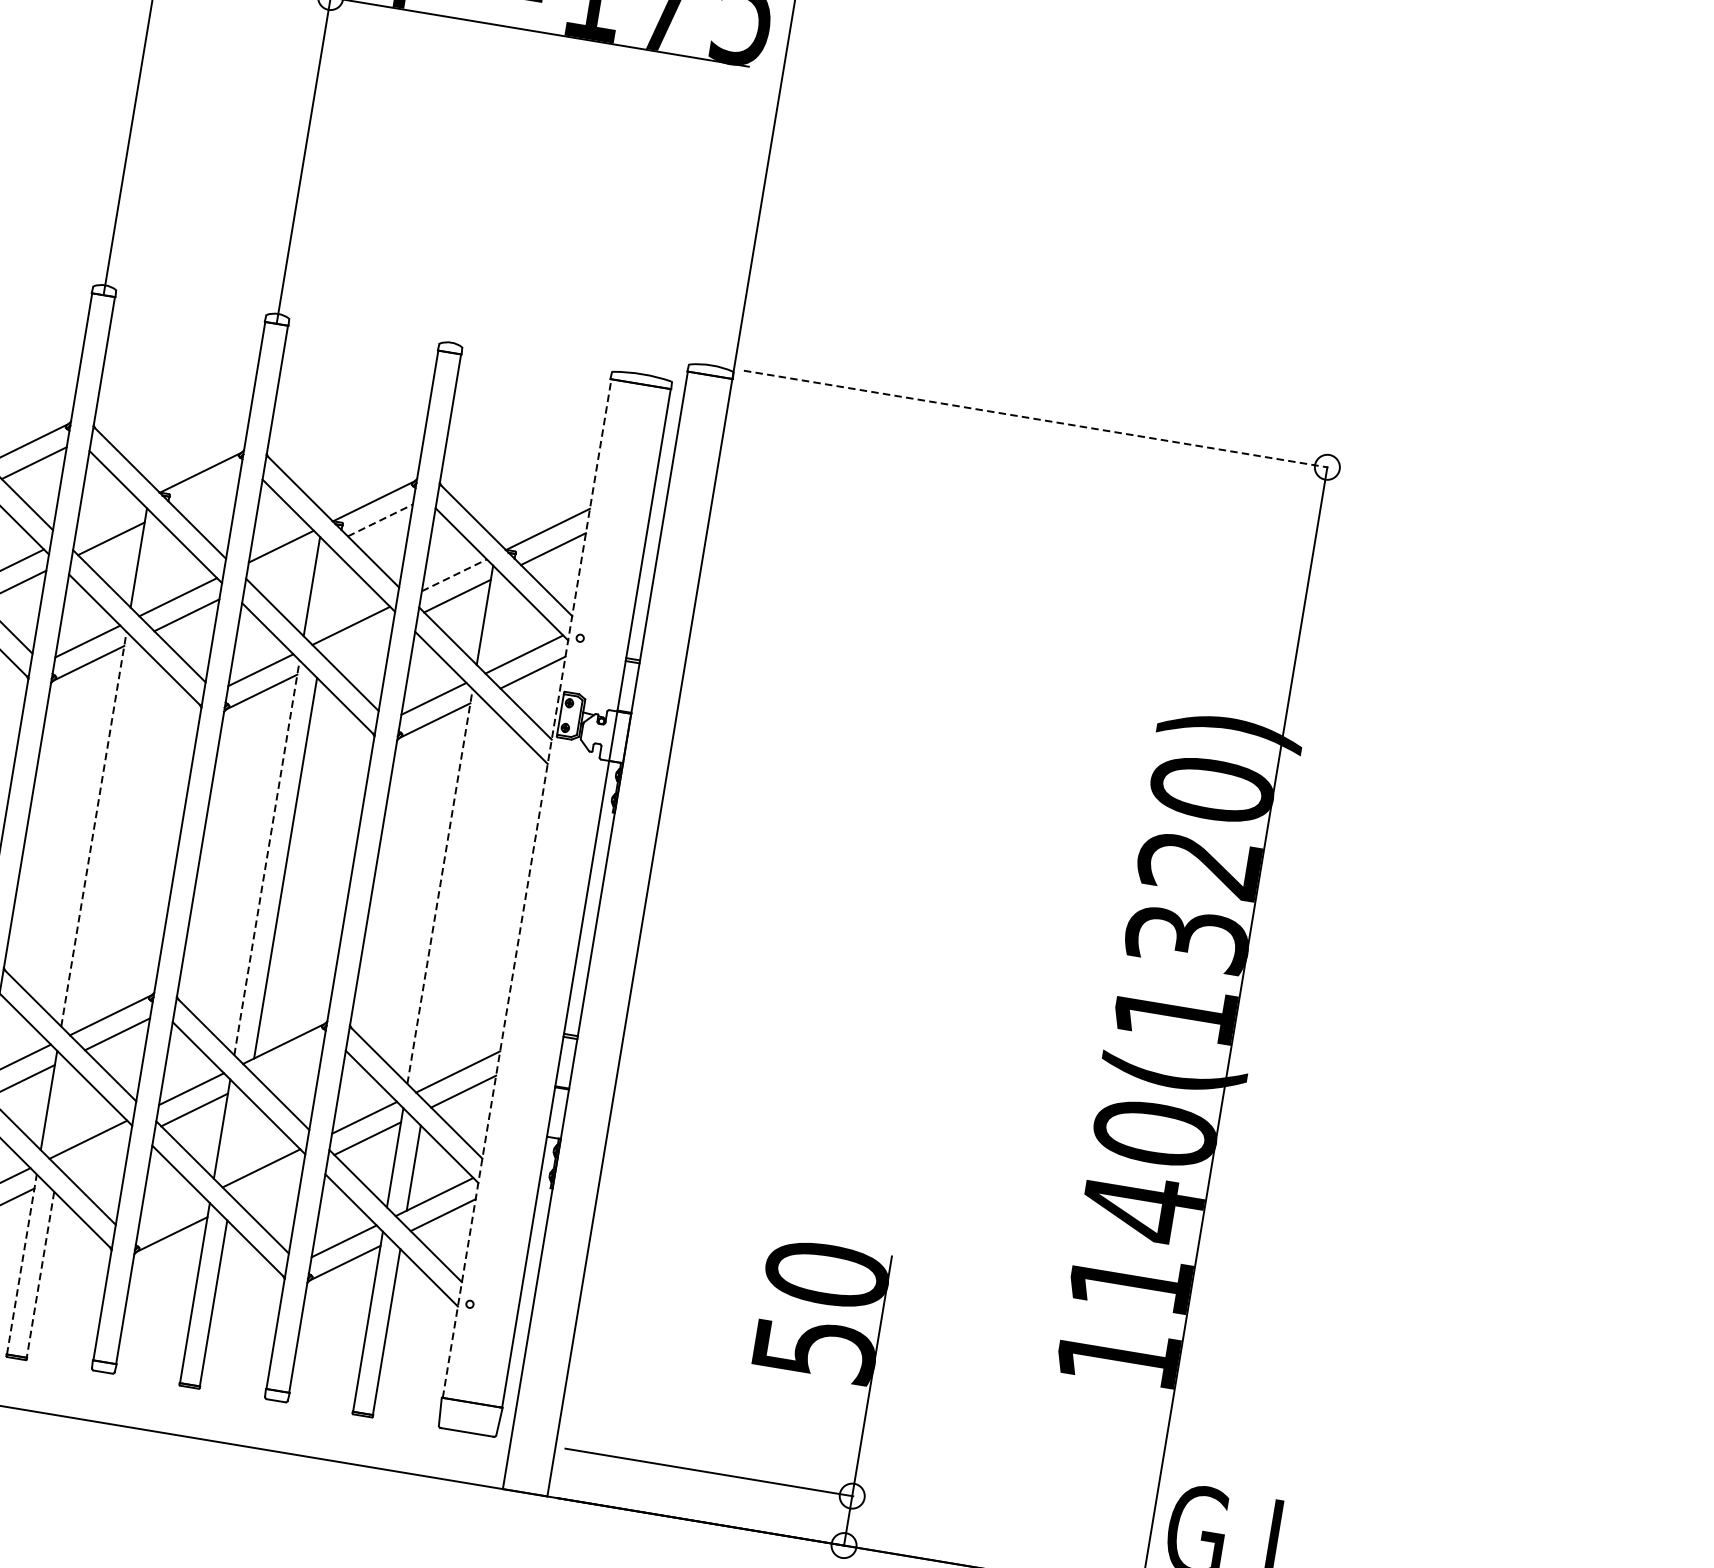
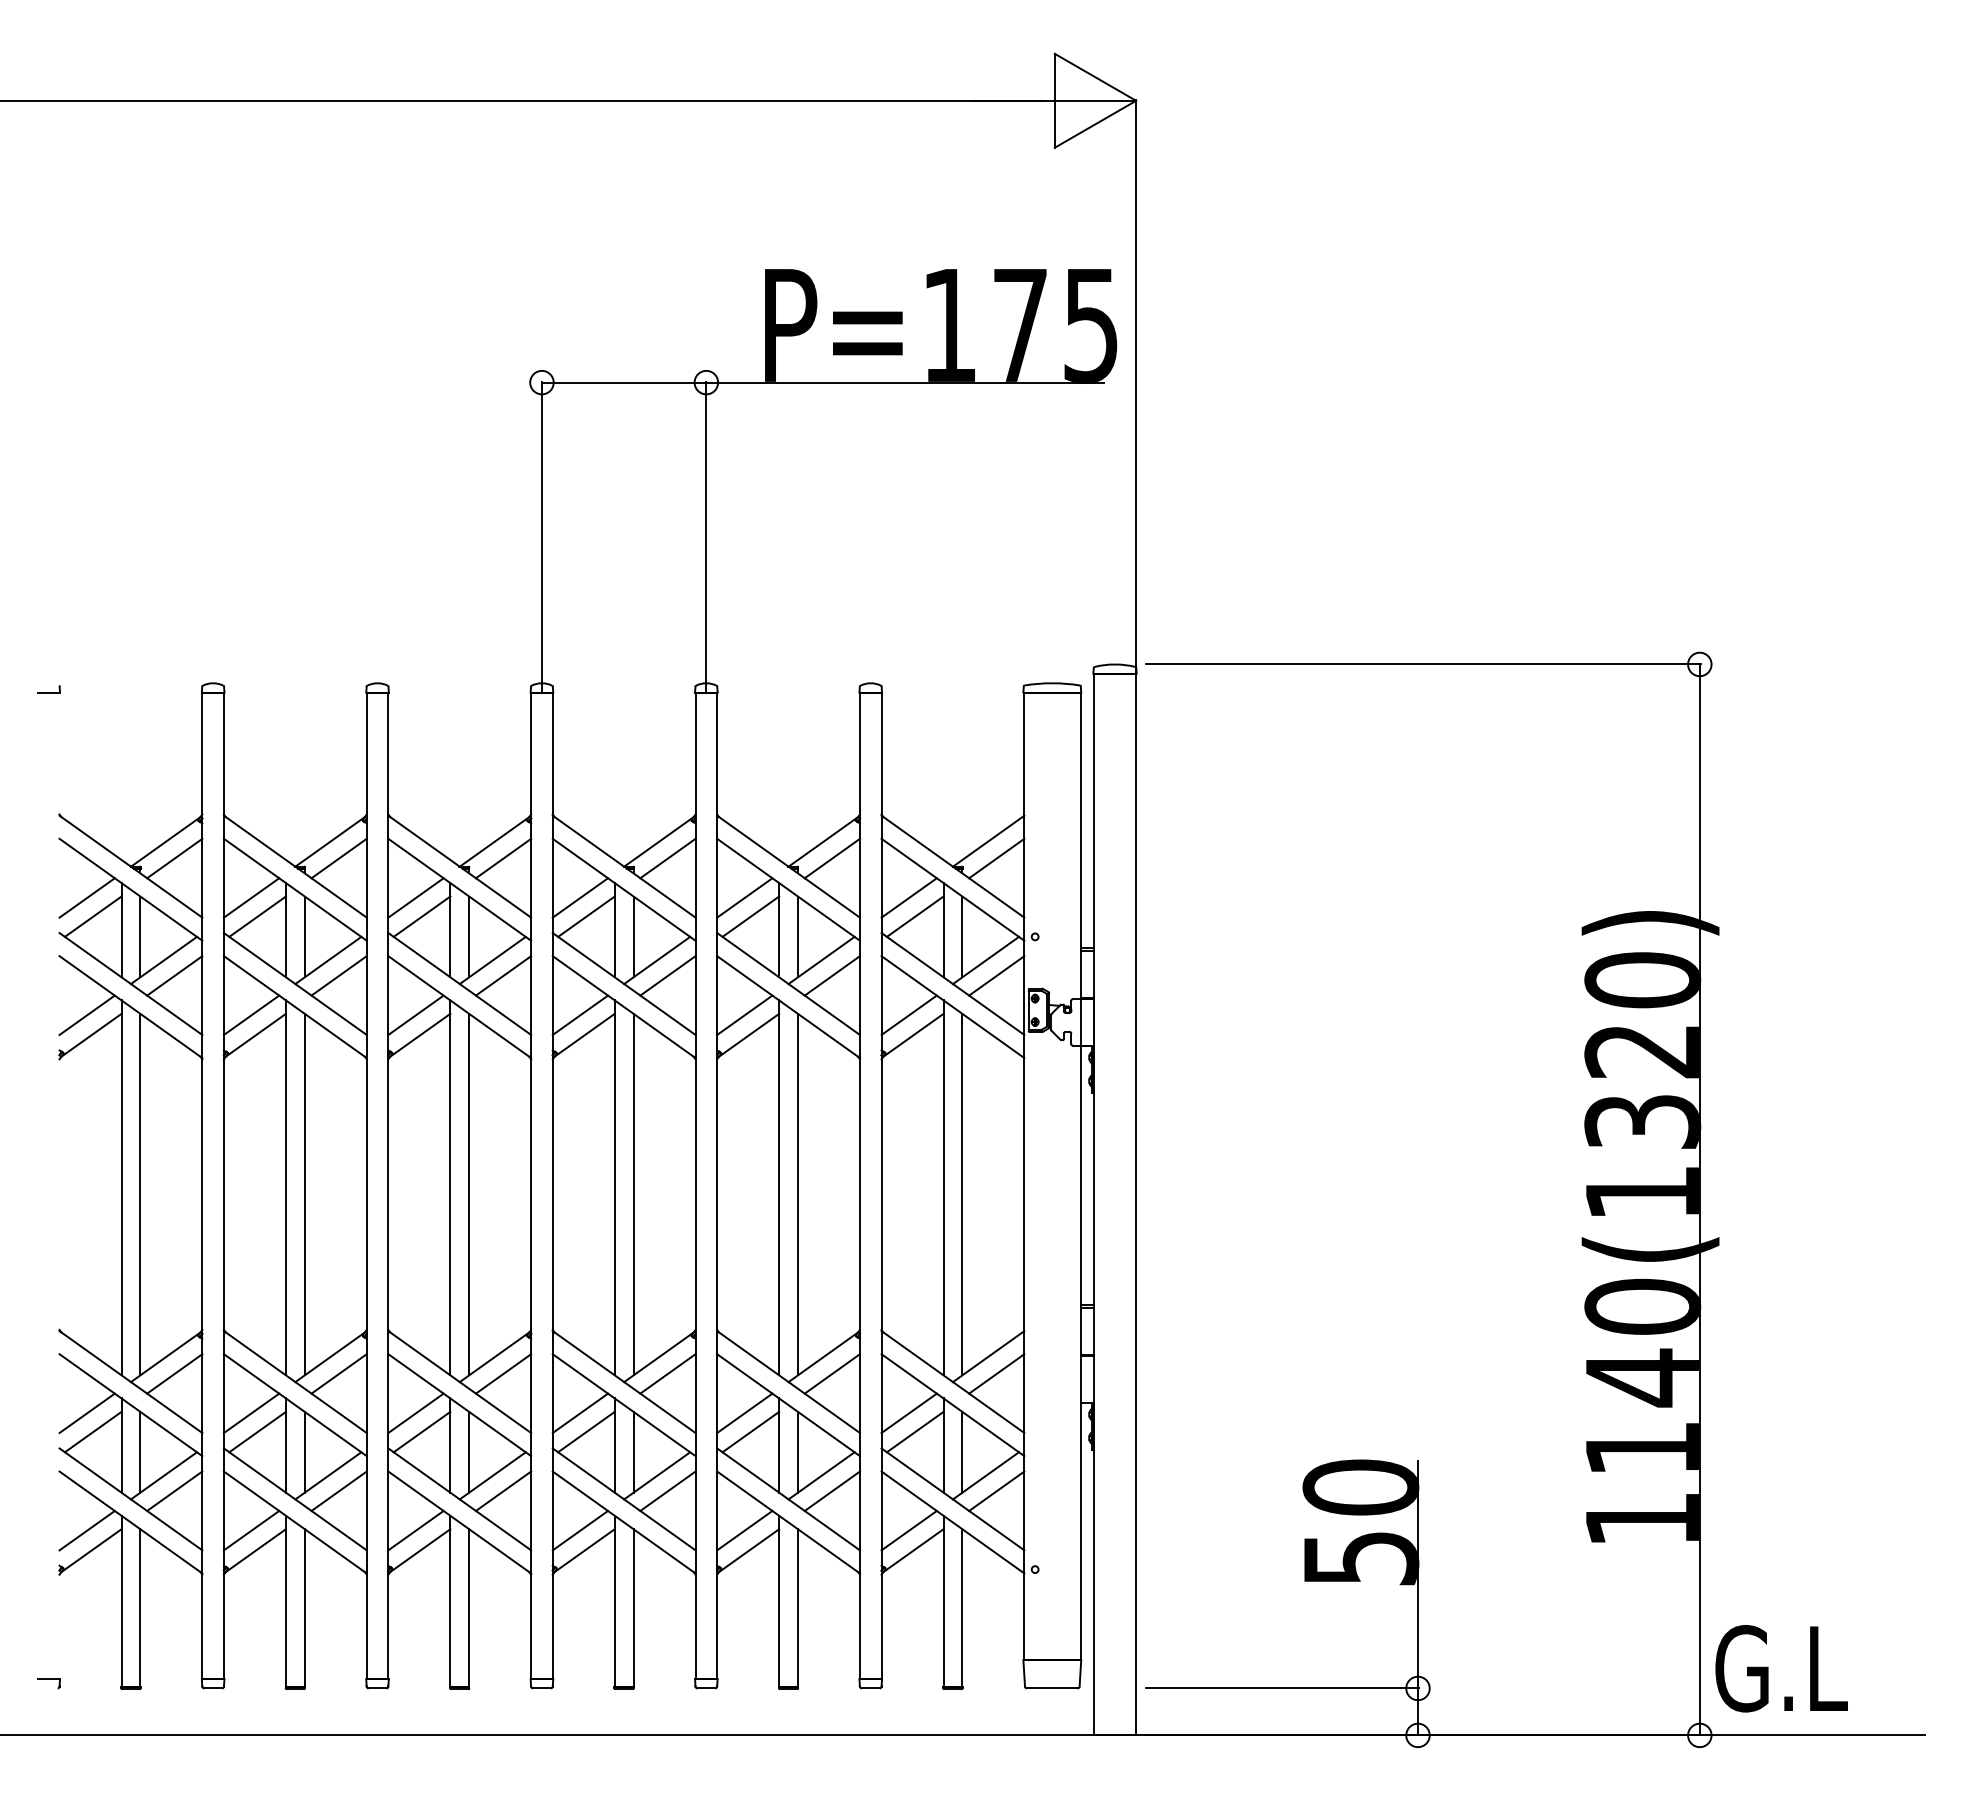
line: (1036, 419) -> (1423, 664), dashed -> solid
line: (206, 491) -> (667, 858), added
line: (108, 517) -> (580, 897), added
line: (380, 520) -> (832, 858), dashed -> solid
line: (157, 567) -> (633, 936), added
line: (284, 567) -> (750, 916), added
line: (454, 574) -> (909, 897), dashed -> solid
line: (330, 596) -> (797, 936), added
line: (503, 625) -> (962, 936), added
line: (359, 643) -> (831, 975), added
line: (93, 828) -> (614, 1187), dashed -> solid
line: (112, 839) -> (633, 1194), added
line: (267, 857) -> (779, 1187), dashed -> solid
line: (440, 886) -> (943, 1187), dashed -> solid
line: (527, 888) -> (1024, 1176), dashed -> solid
line: (458, 896) -> (962, 1194), added
line: (289, 1062) -> (831, 1373), added
line: (67, 1109) -> (633, 1451), added
line: (240, 1138) -> (797, 1451), added
line: (96, 1156) -> (667, 1490), added
line: (269, 1185) -> (831, 1490), added
line: (170, 1212) -> (744, 1530), added
line: (21, 1264) -> (614, 1601), dashed -> solid
line: (40, 1275) -> (633, 1608), dashed -> solid

